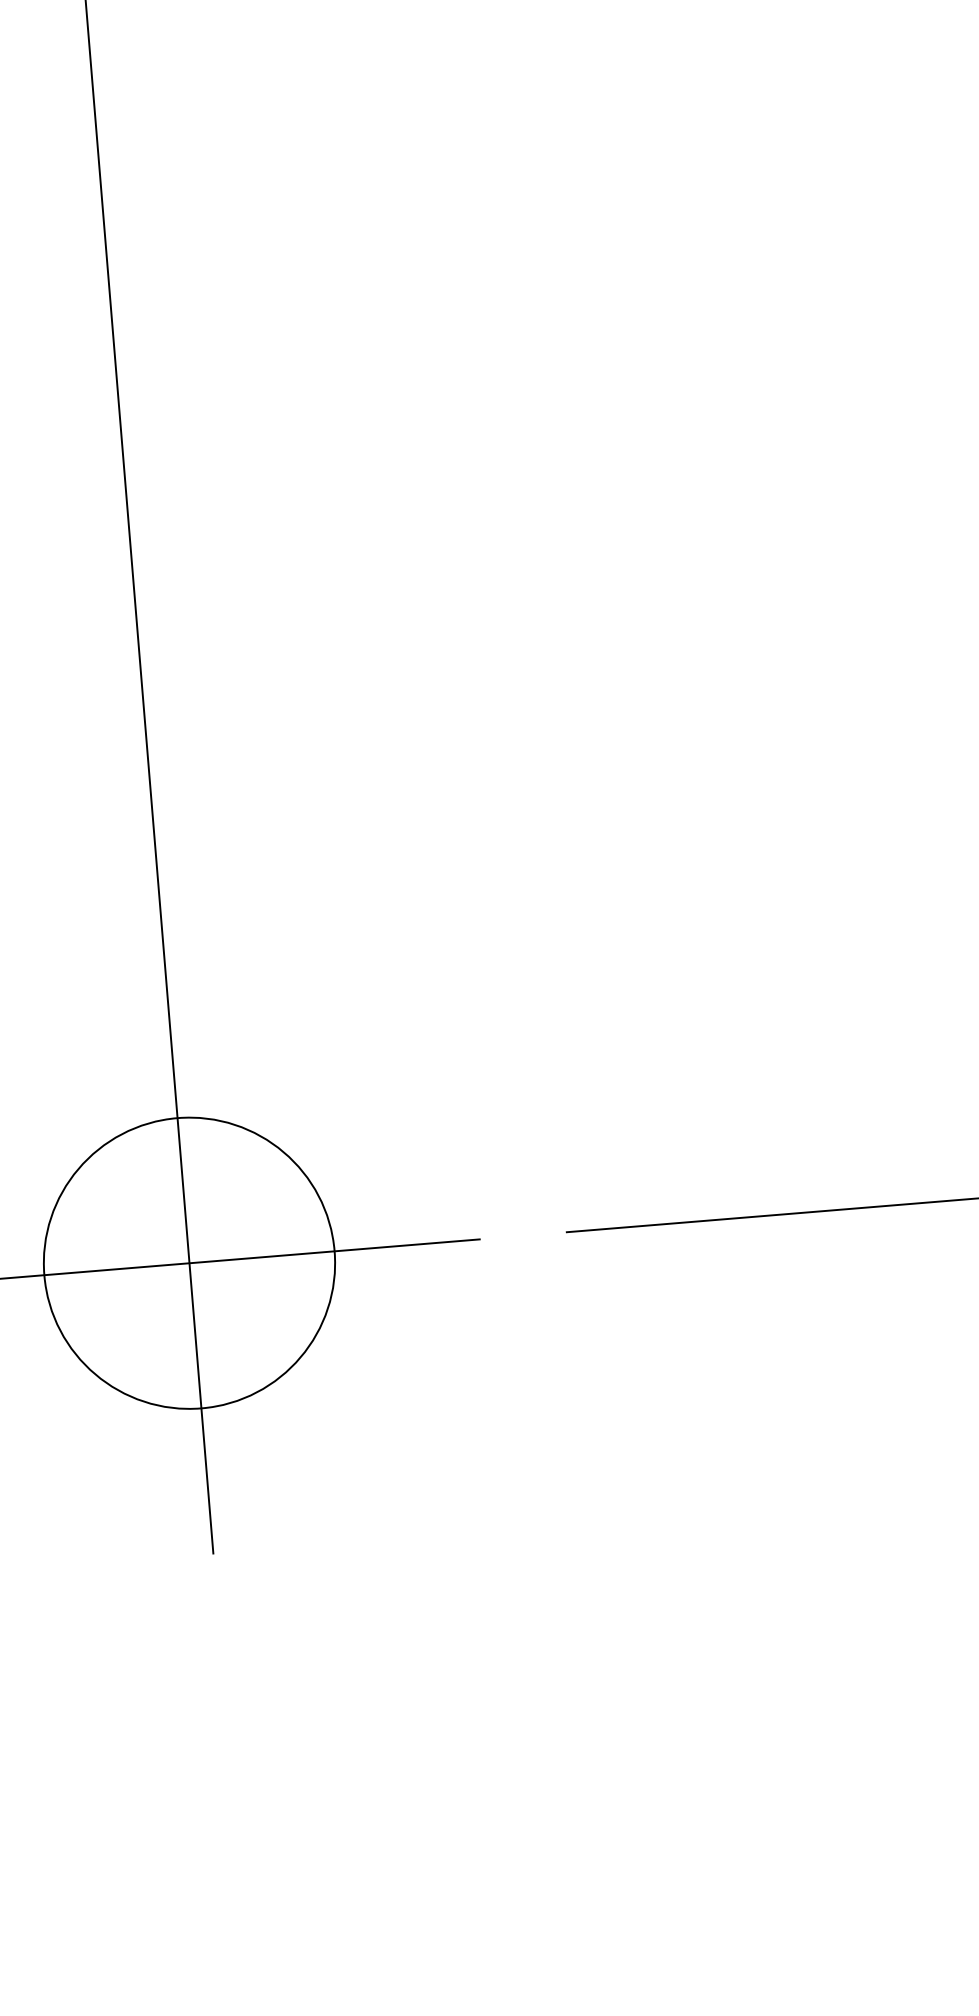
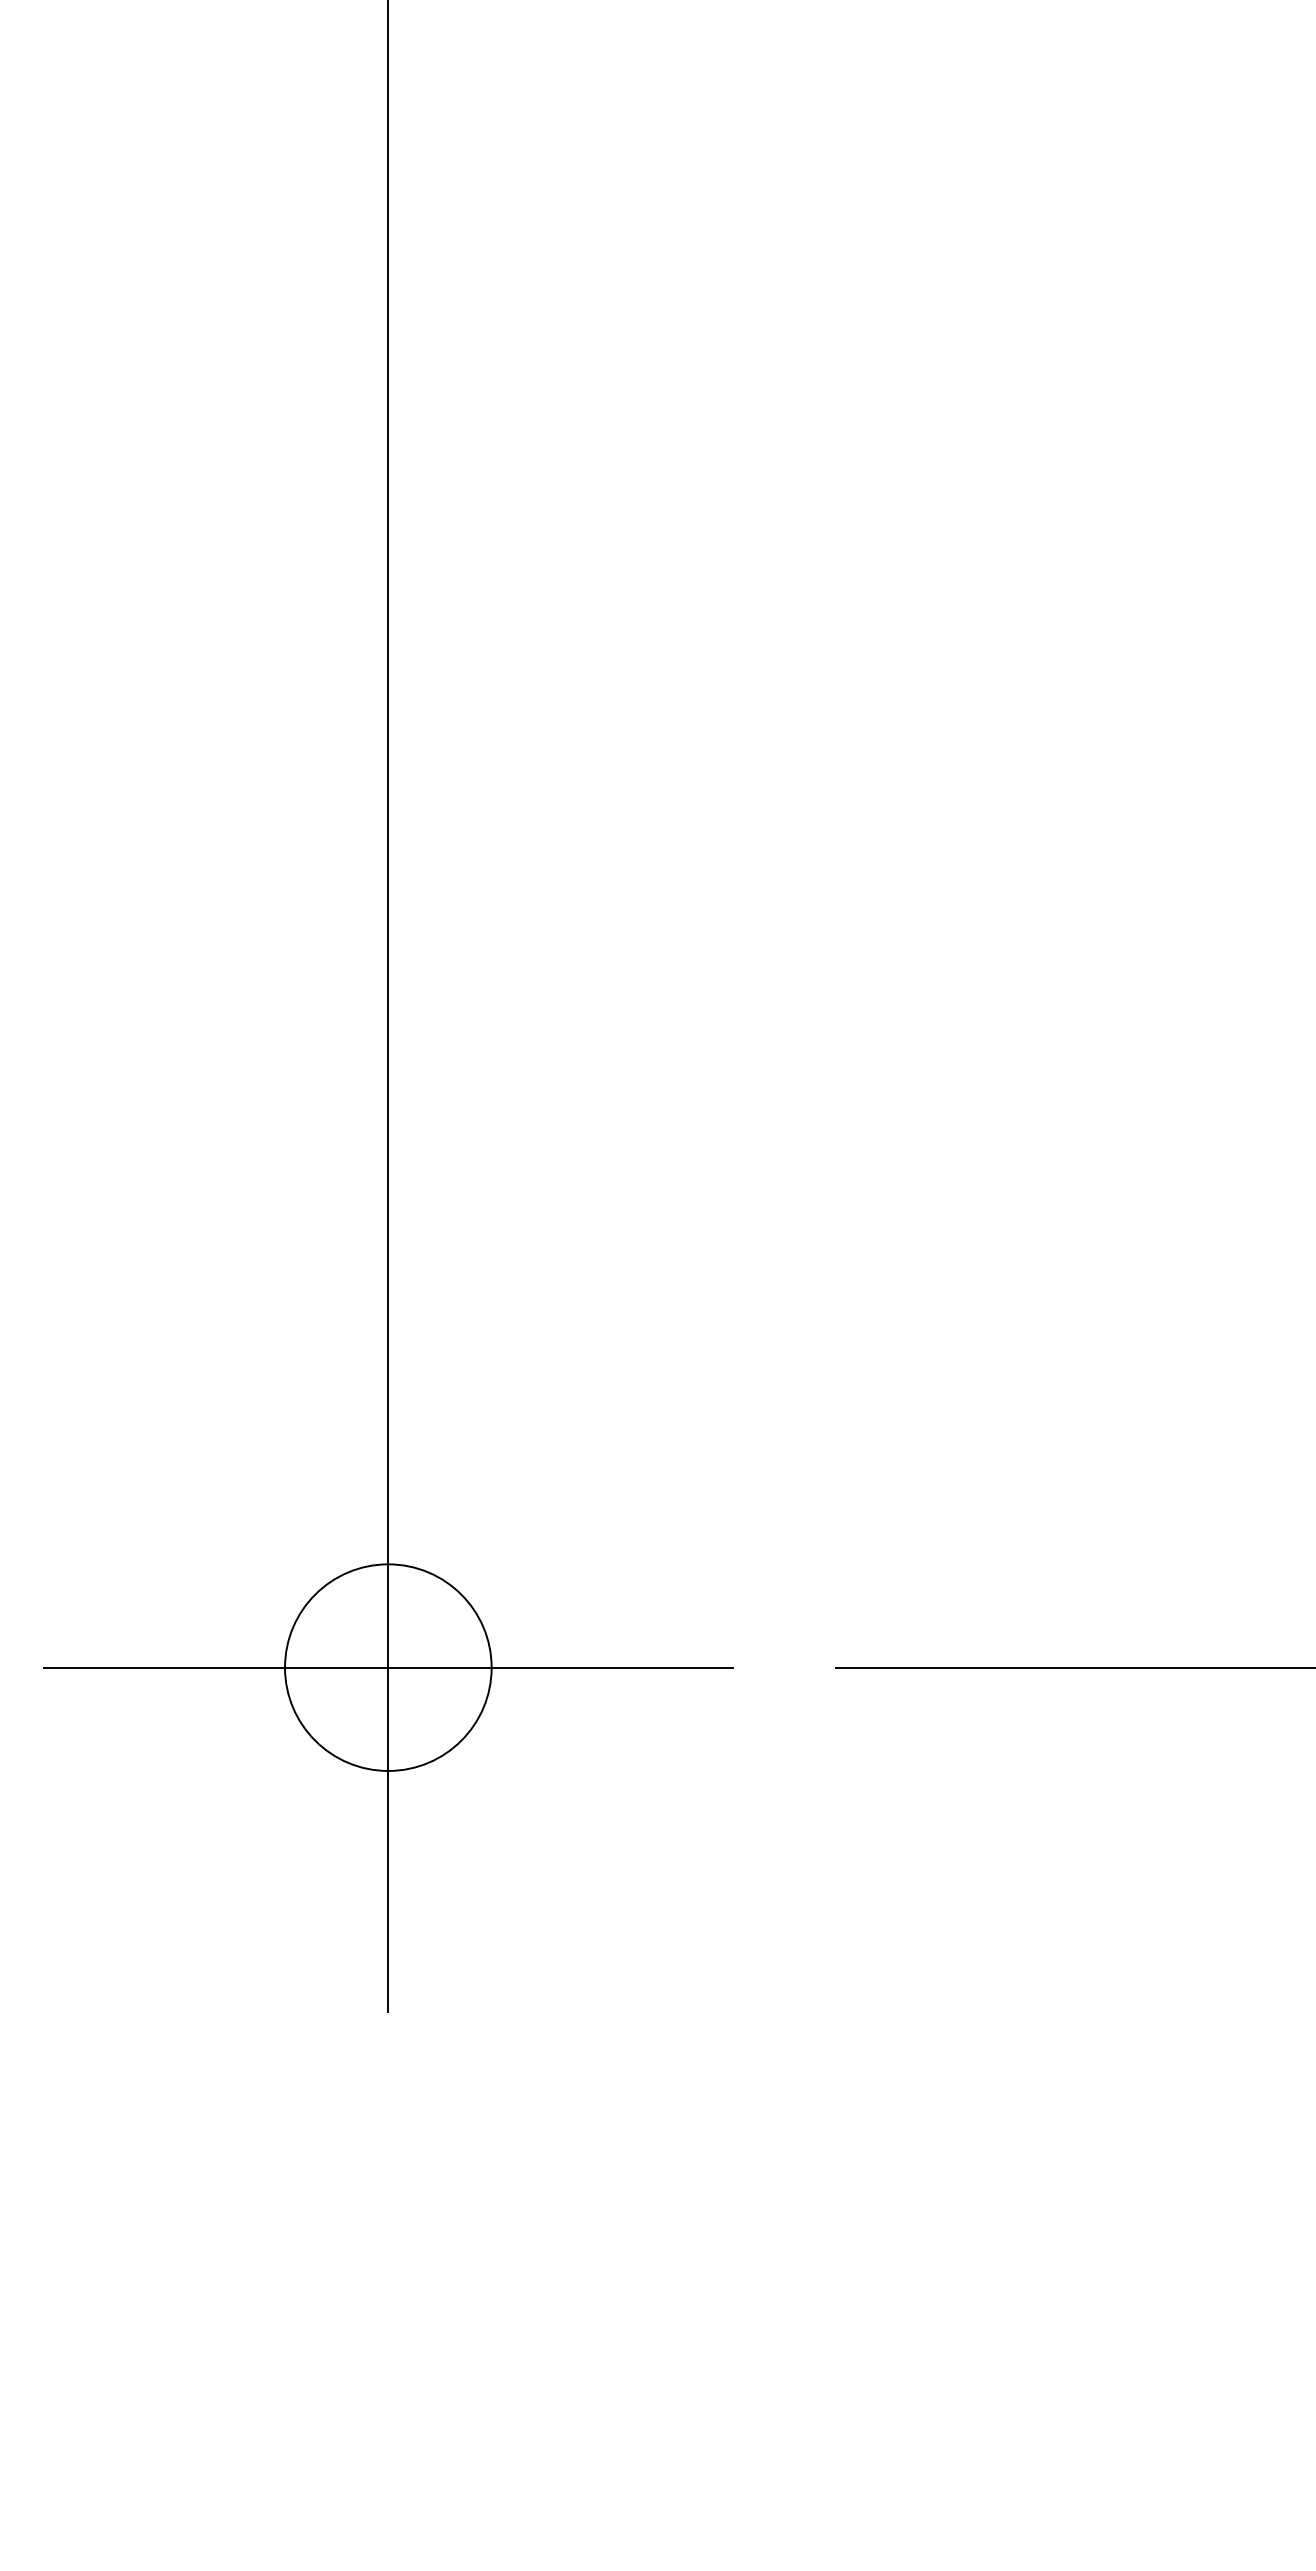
circle: (189, 1263) -> (388, 1667), size x0.6

